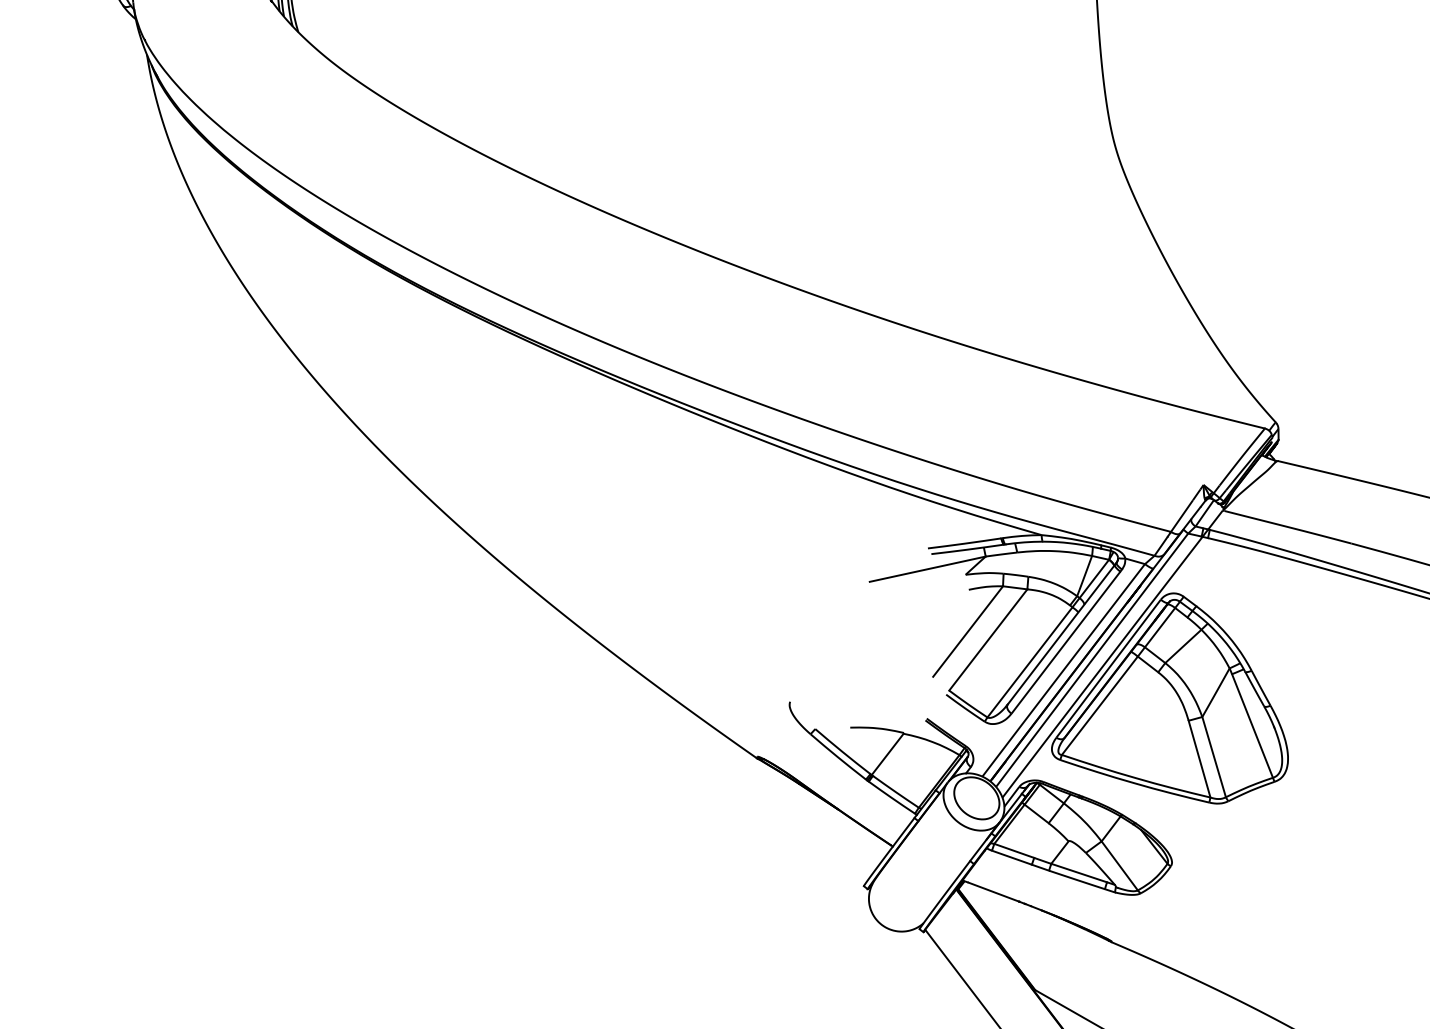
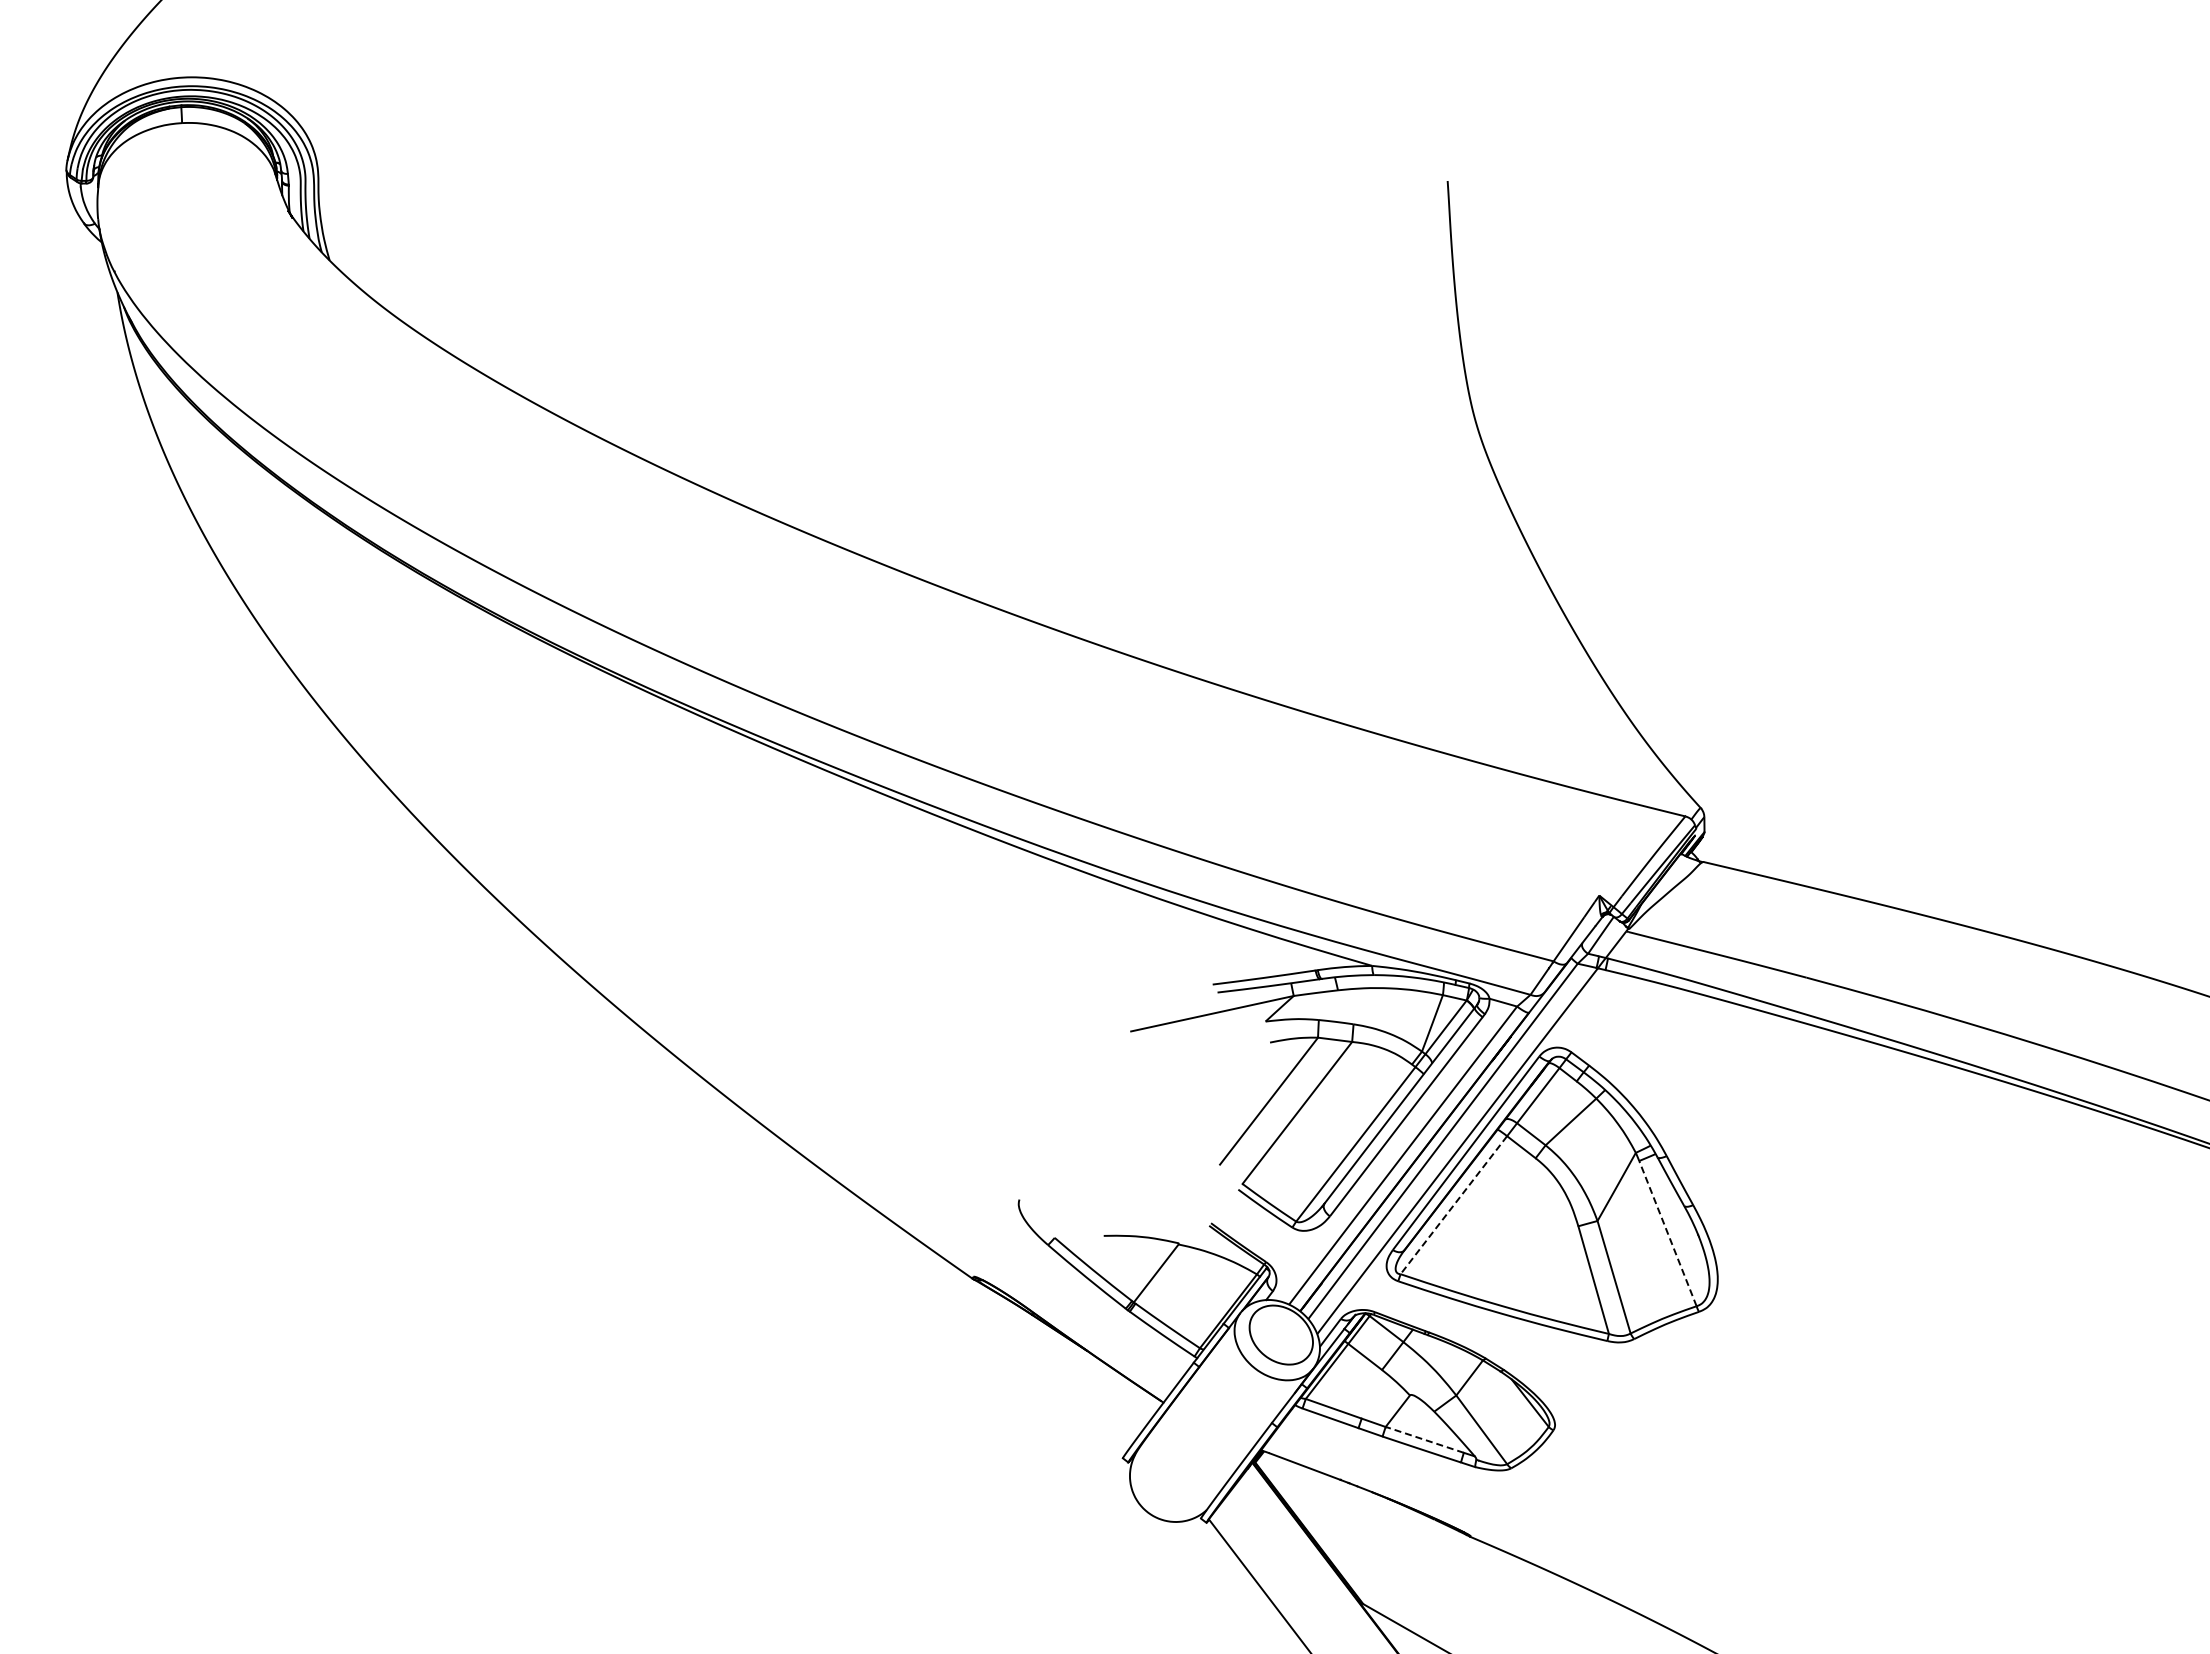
line: (1099, 705) -> (1453, 1205), solid -> dashed
line: (1252, 725) -> (1667, 1233), solid -> dashed
line: (1078, 872) -> (1424, 1439), solid -> dashed

